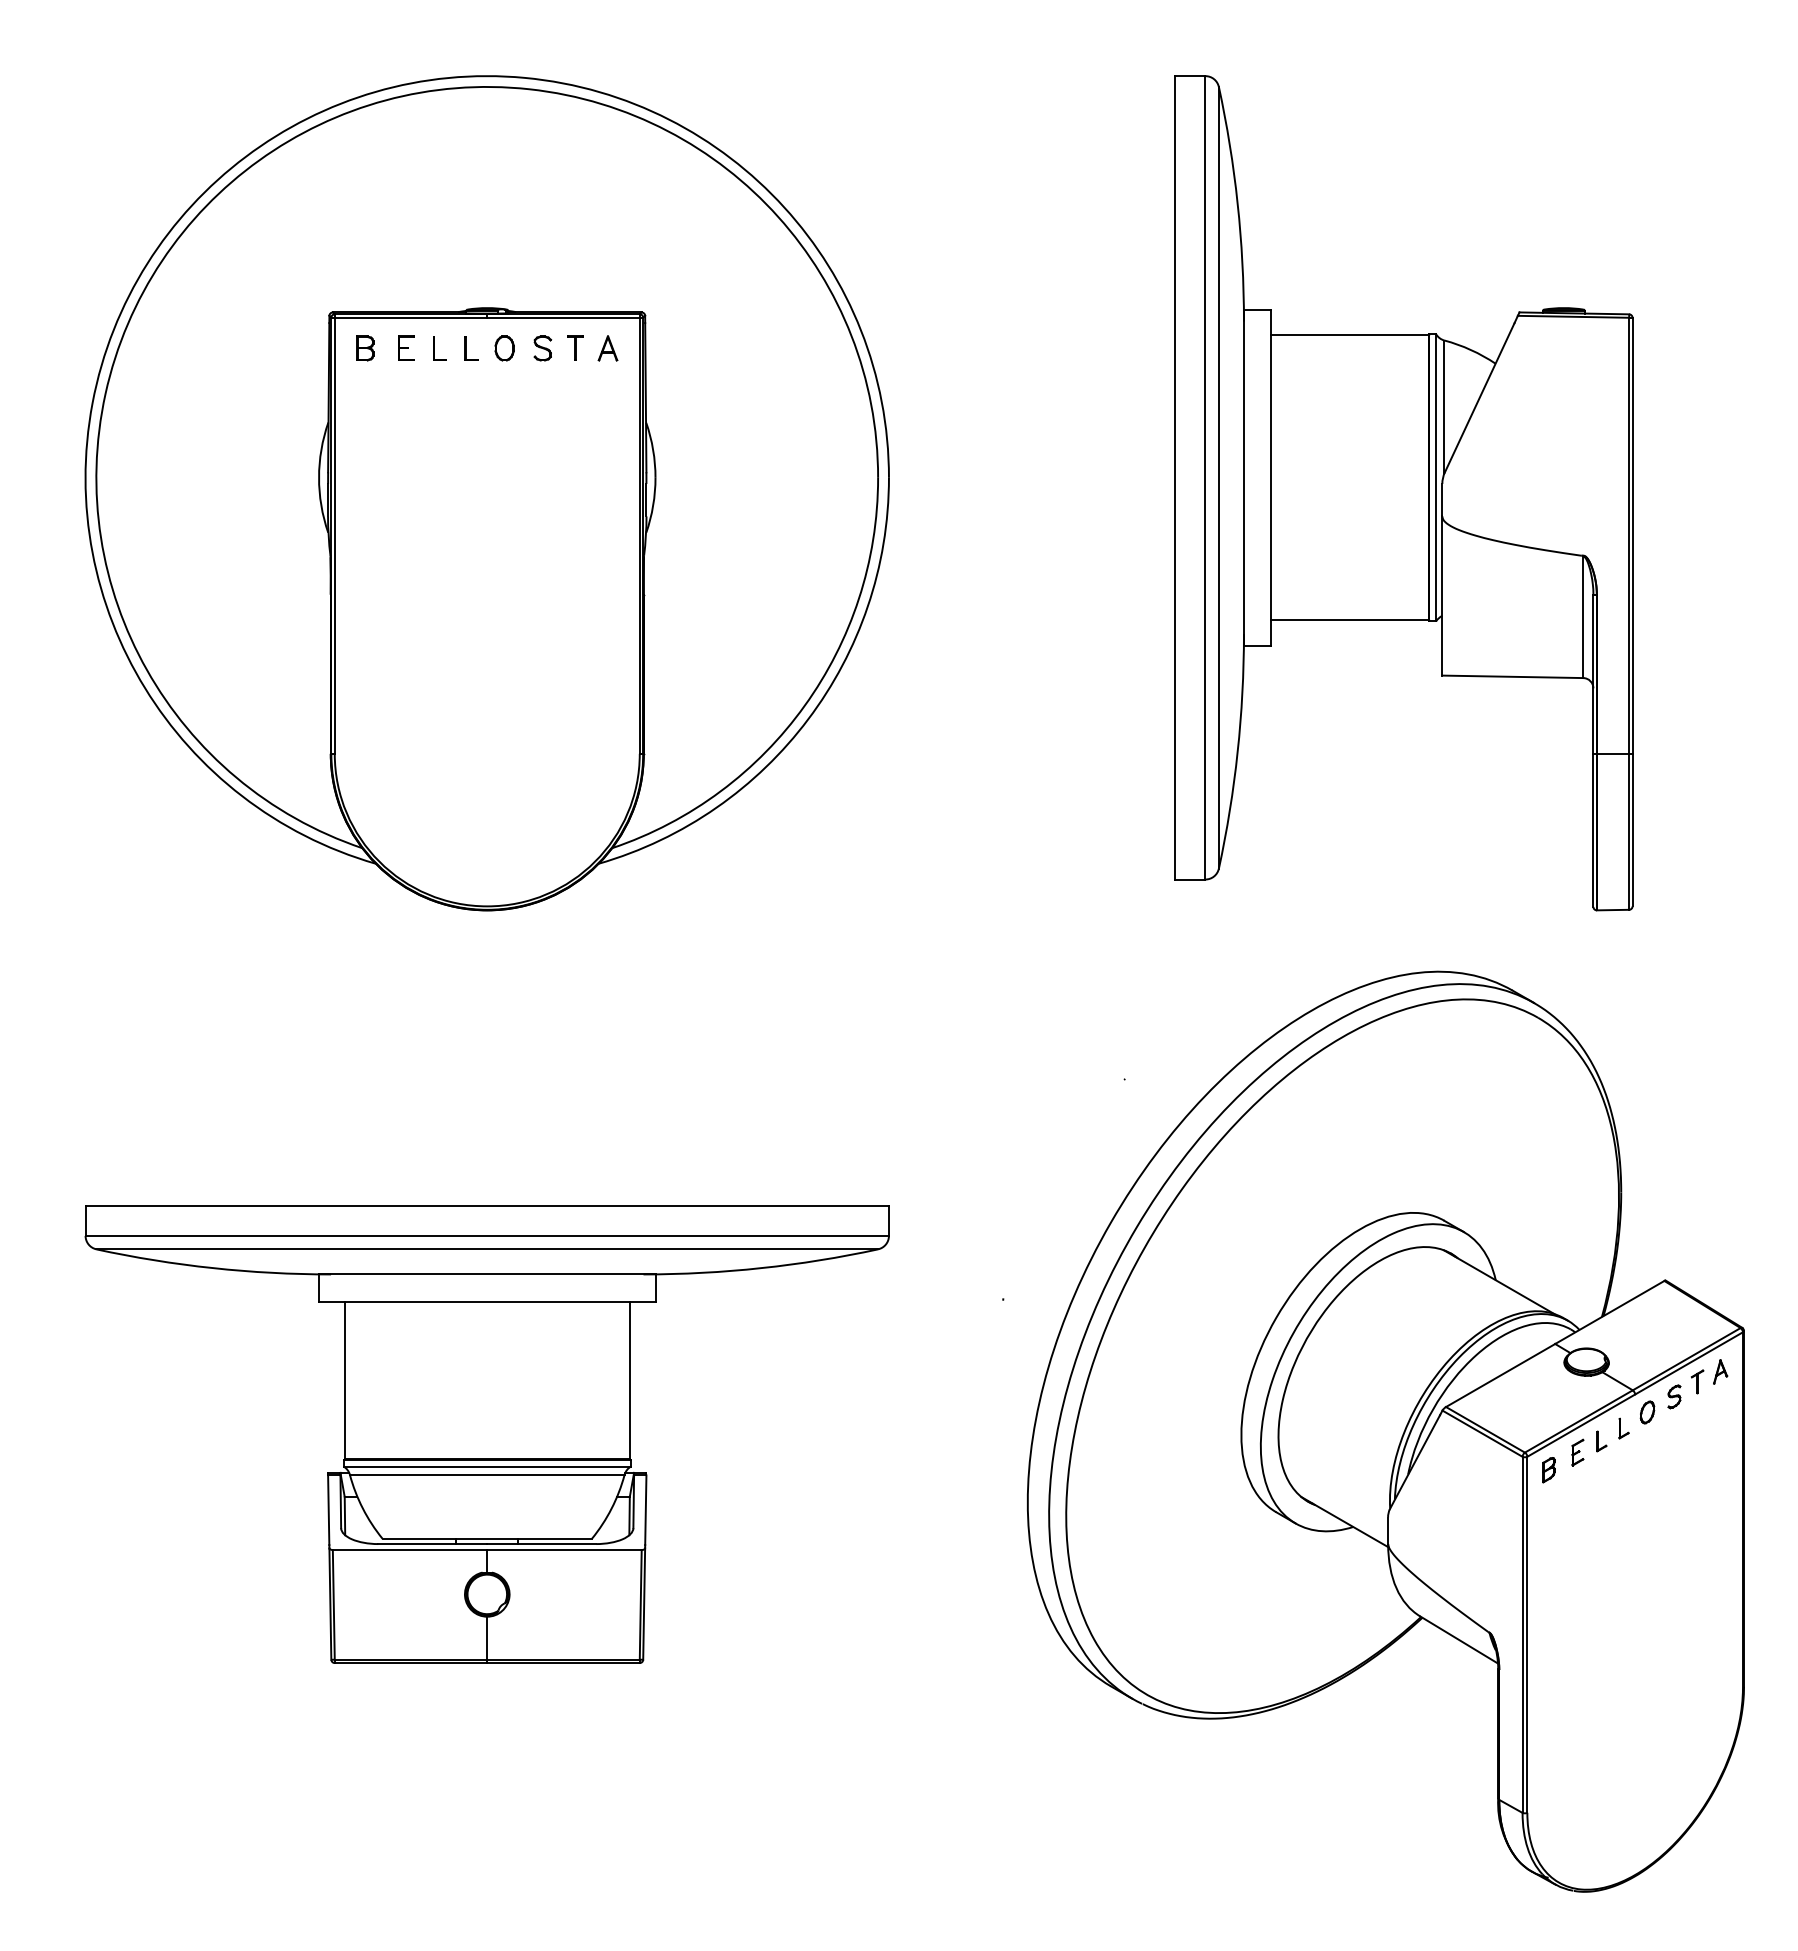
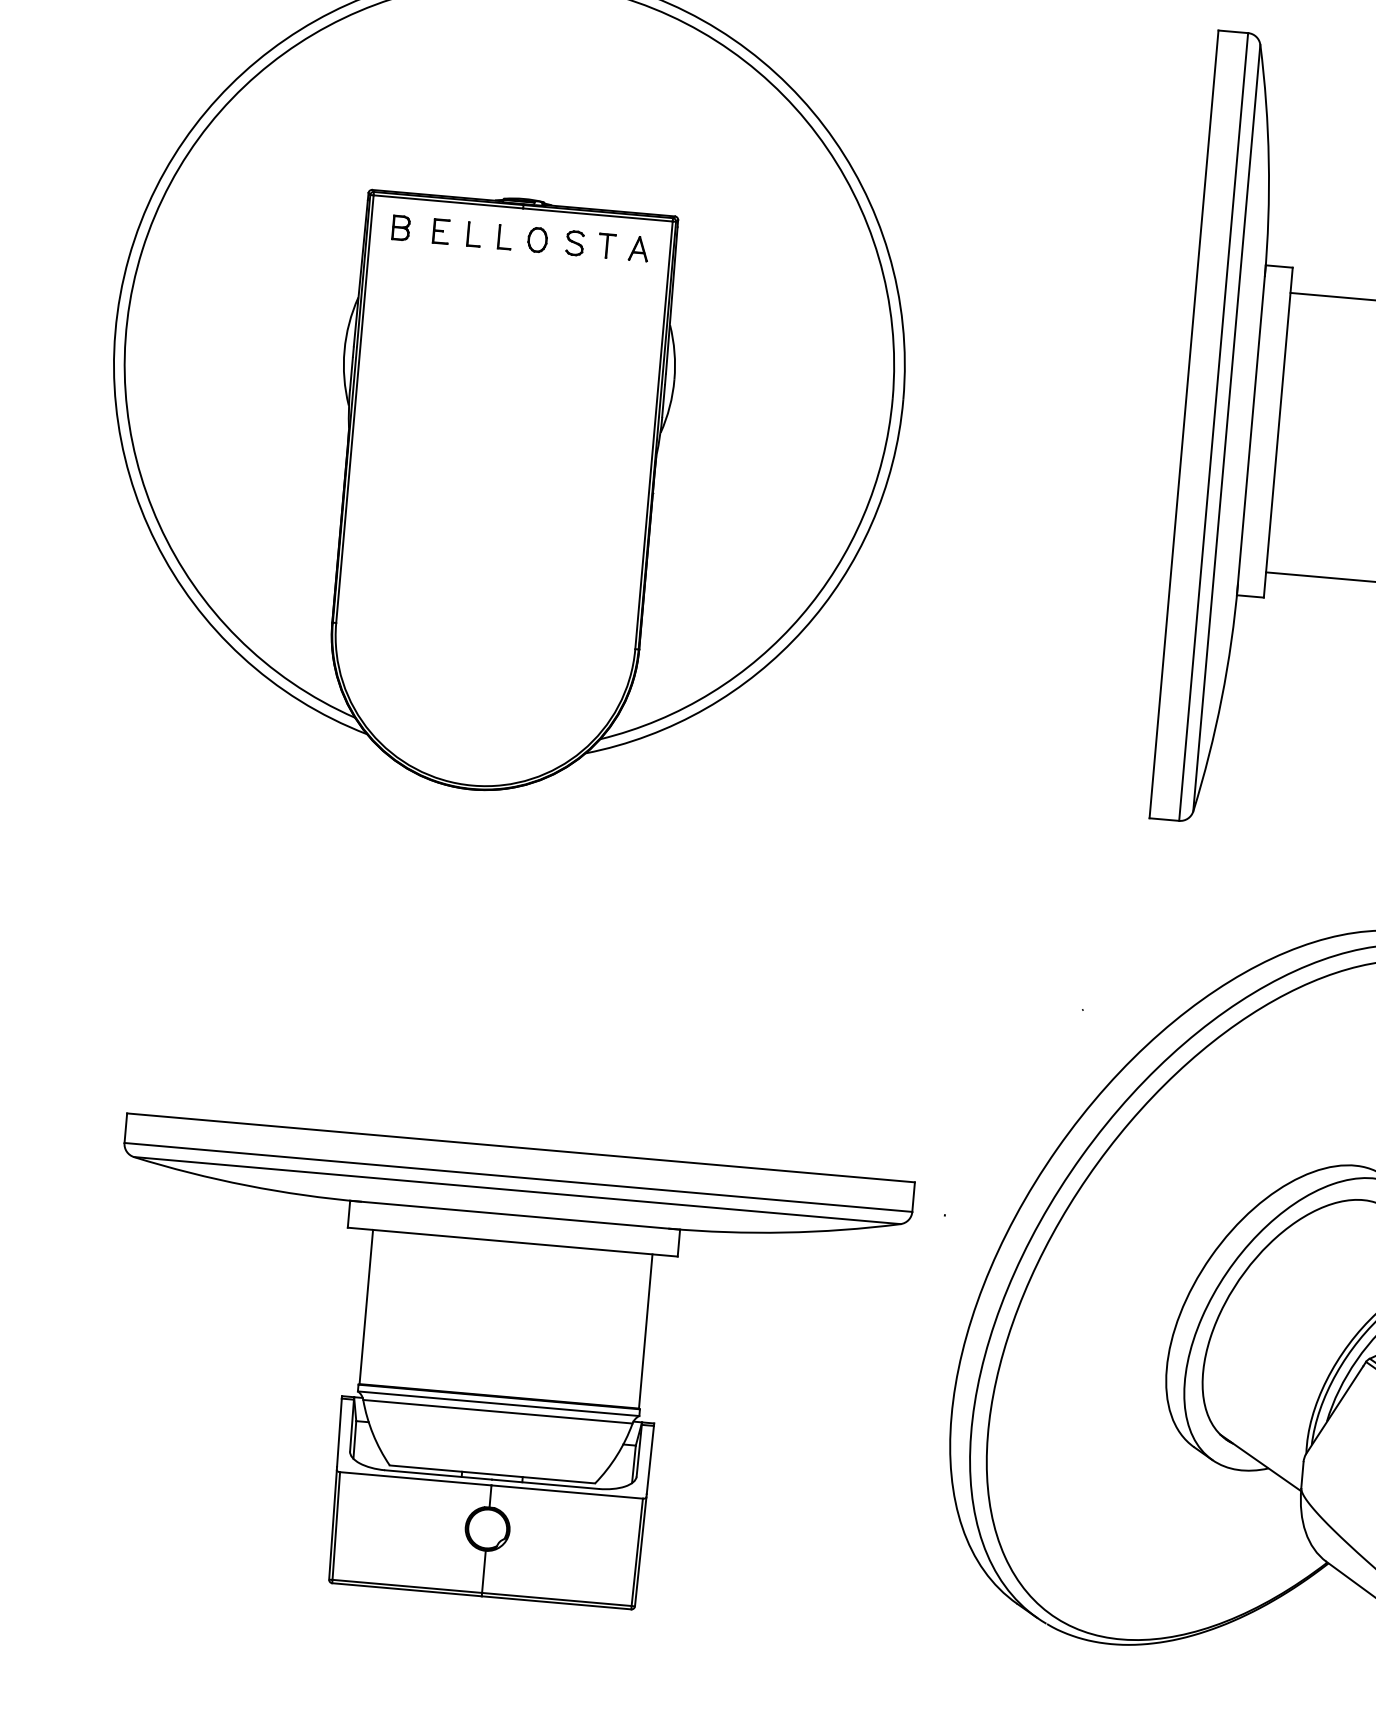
part: (486, 1434) -> (500, 1372), moved

